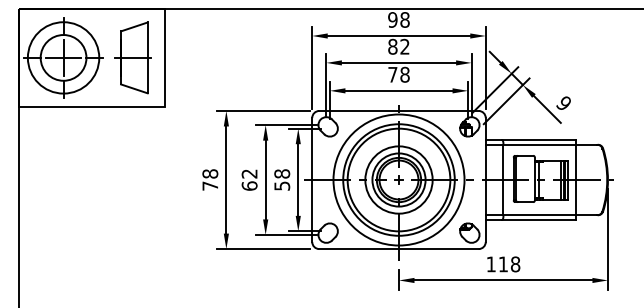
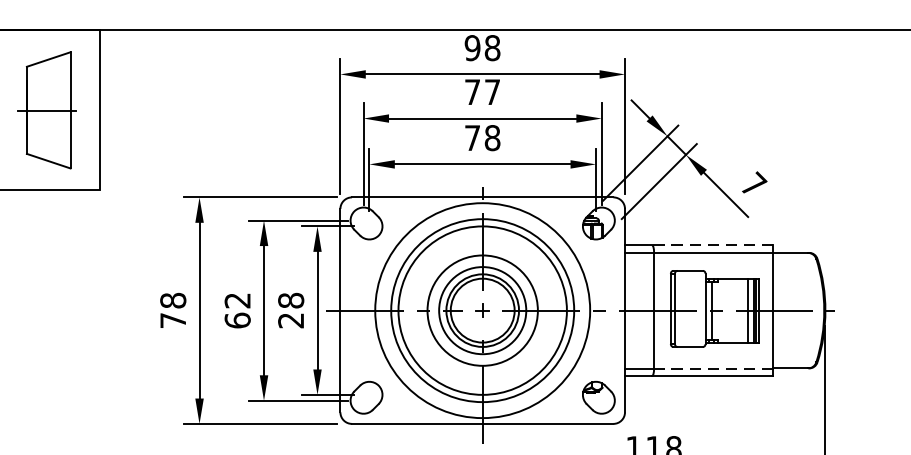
text: (398, 46) -> (481, 91), 82 -> 77
text: (564, 102) -> (754, 183), 9 -> 7
line: (539, 140) -> (713, 245), solid -> dashed
text: (282, 185) -> (291, 319), 58 -> 28
line: (539, 215) -> (713, 368), solid -> dashed

